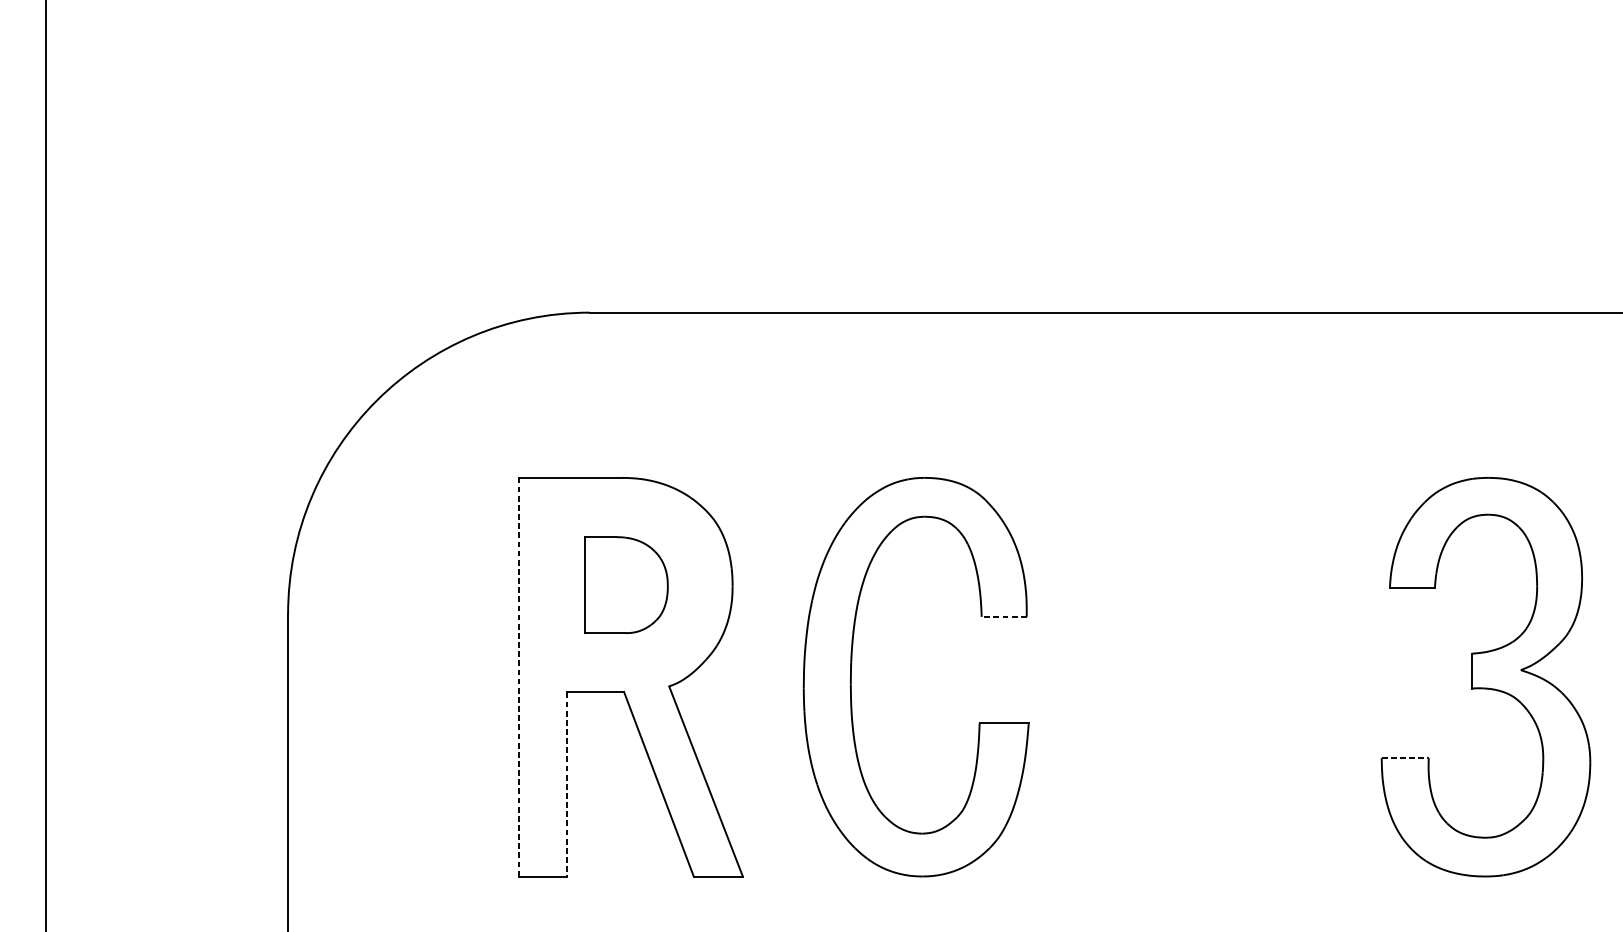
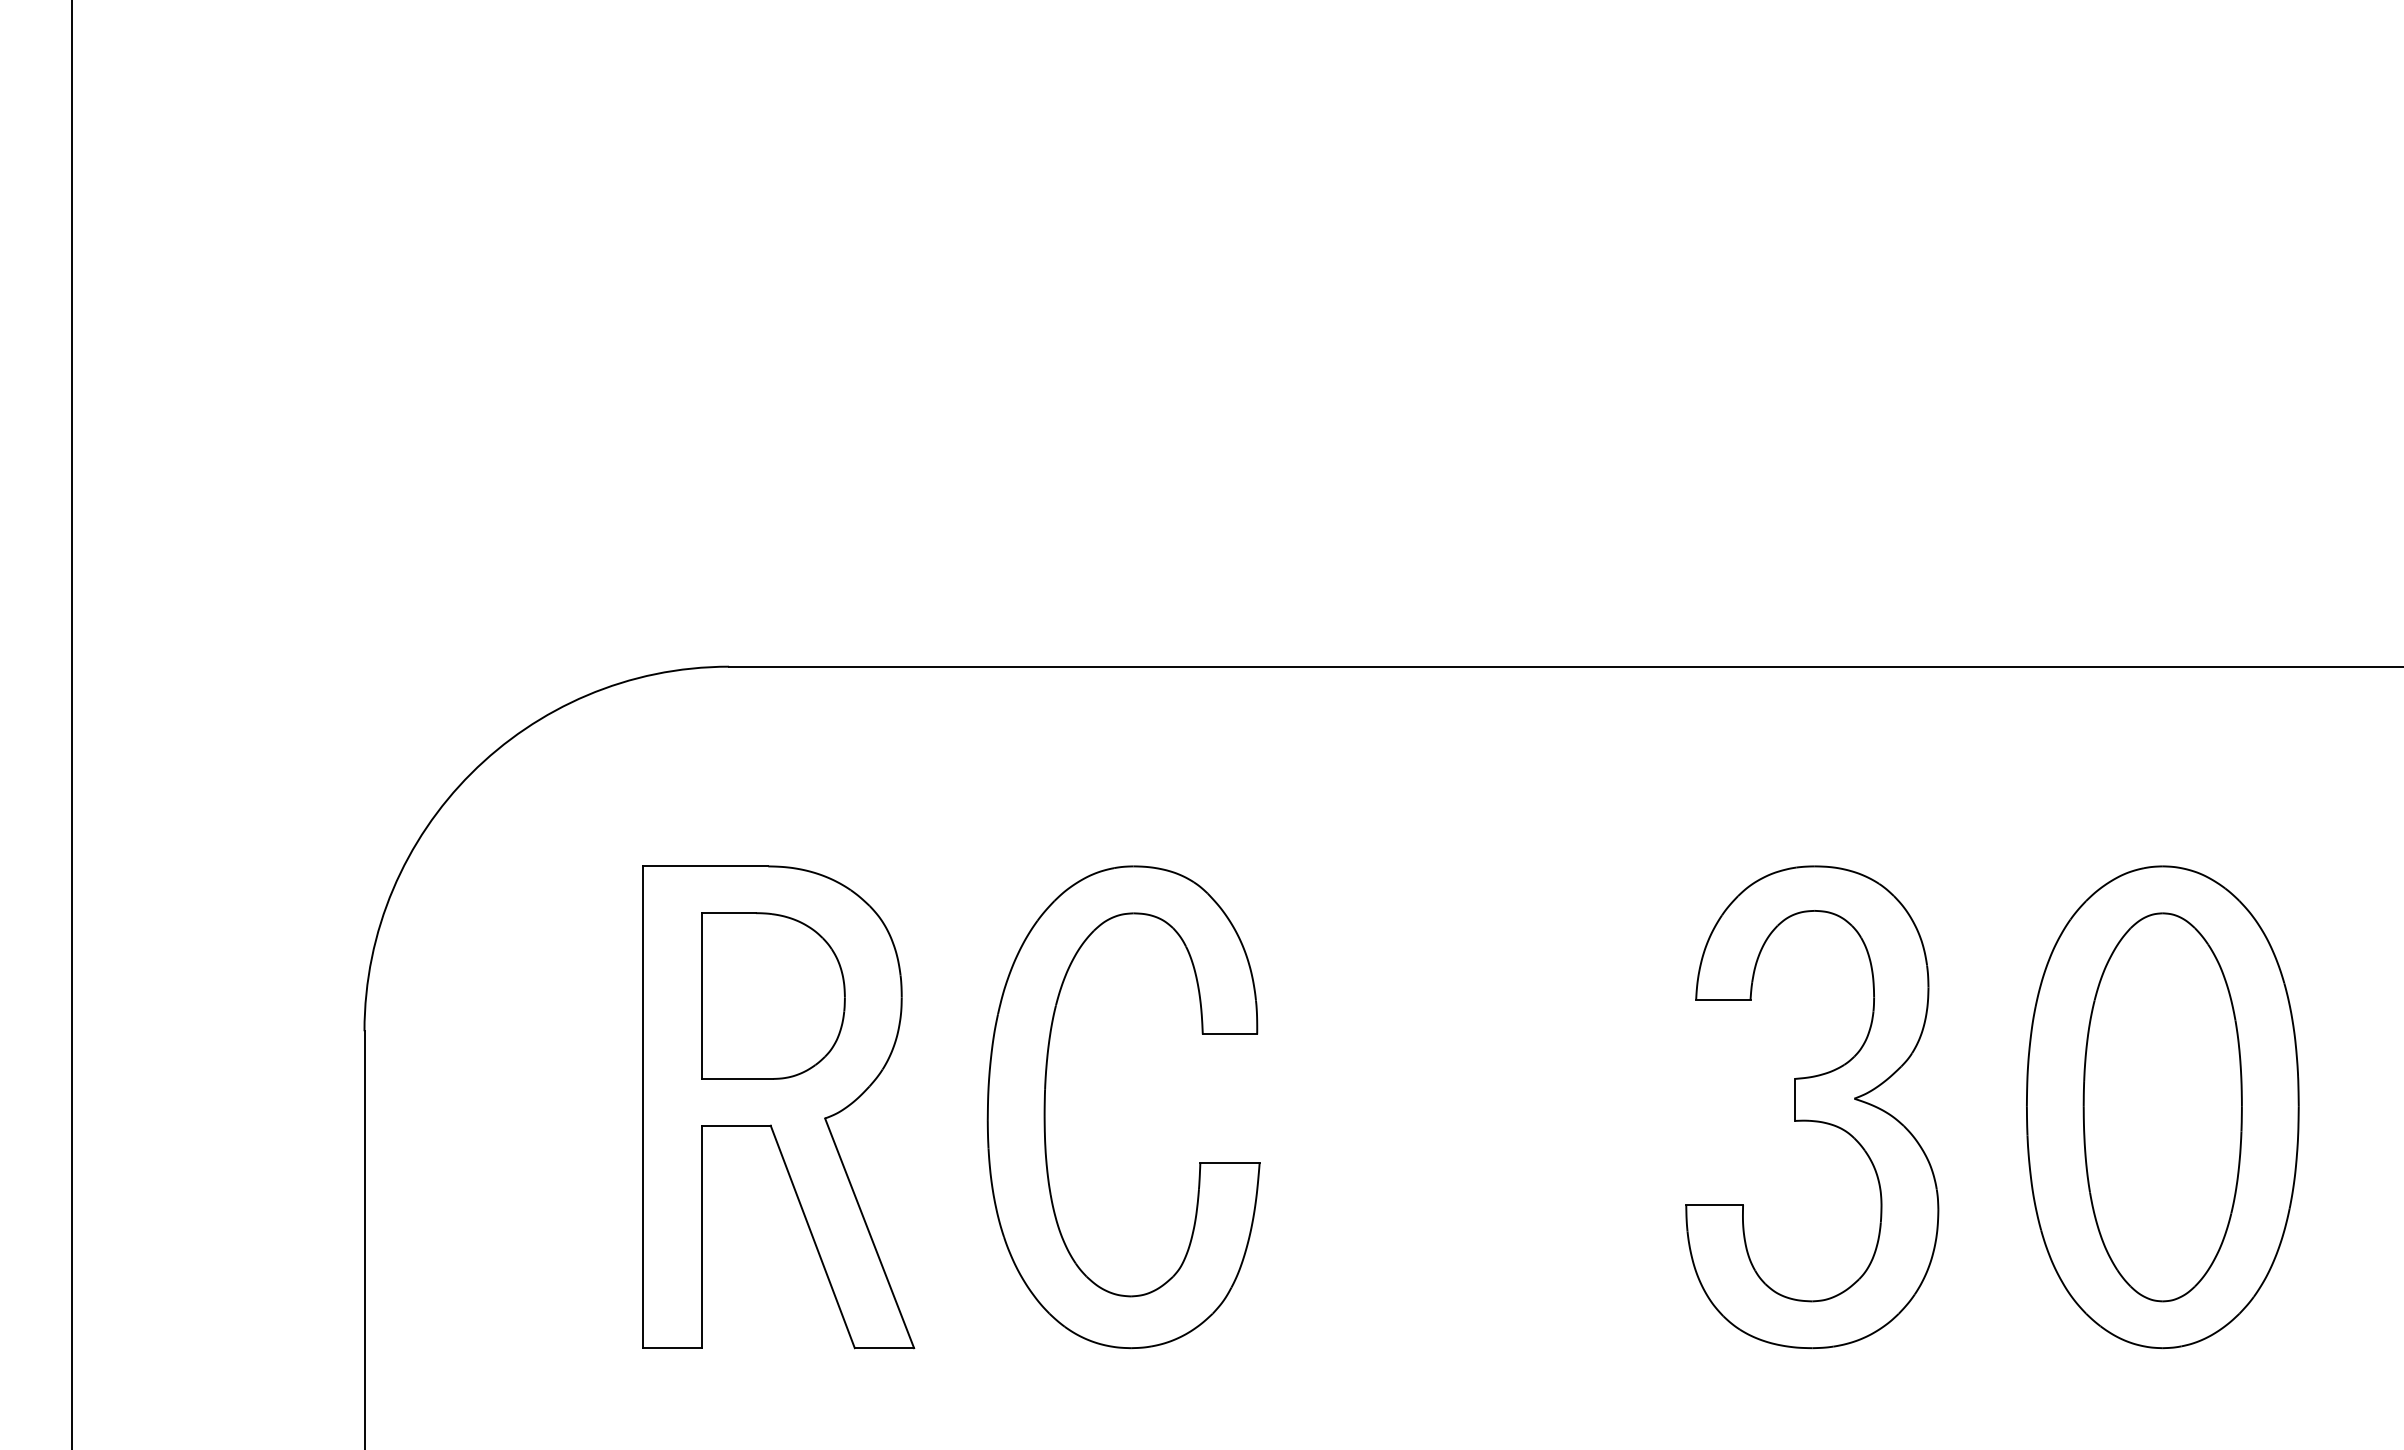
part: (626, 584) -> (773, 995), size x1.43
line: (1003, 616) -> (1229, 1034), dashed -> solid
line: (518, 677) -> (643, 1107), dashed -> solid
line: (1405, 758) -> (1715, 1205), dashed -> solid
line: (566, 784) -> (701, 1237), dashed -> solid

